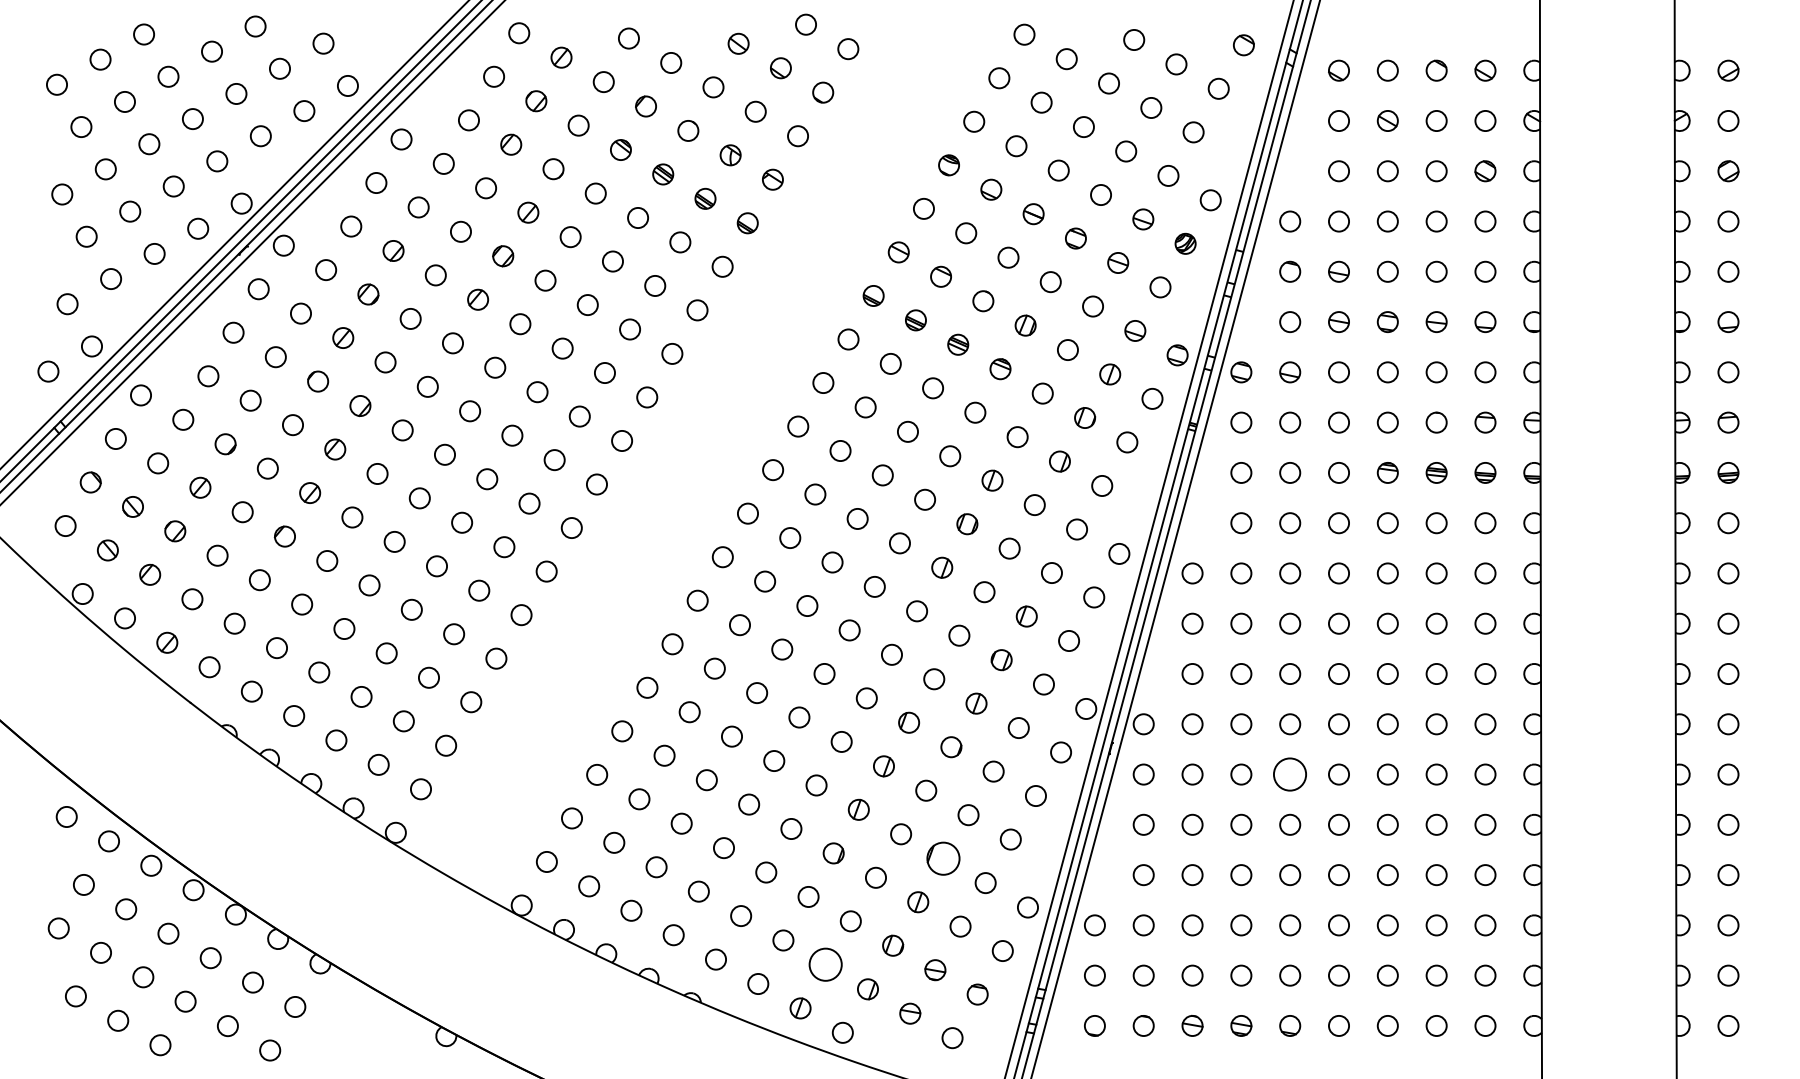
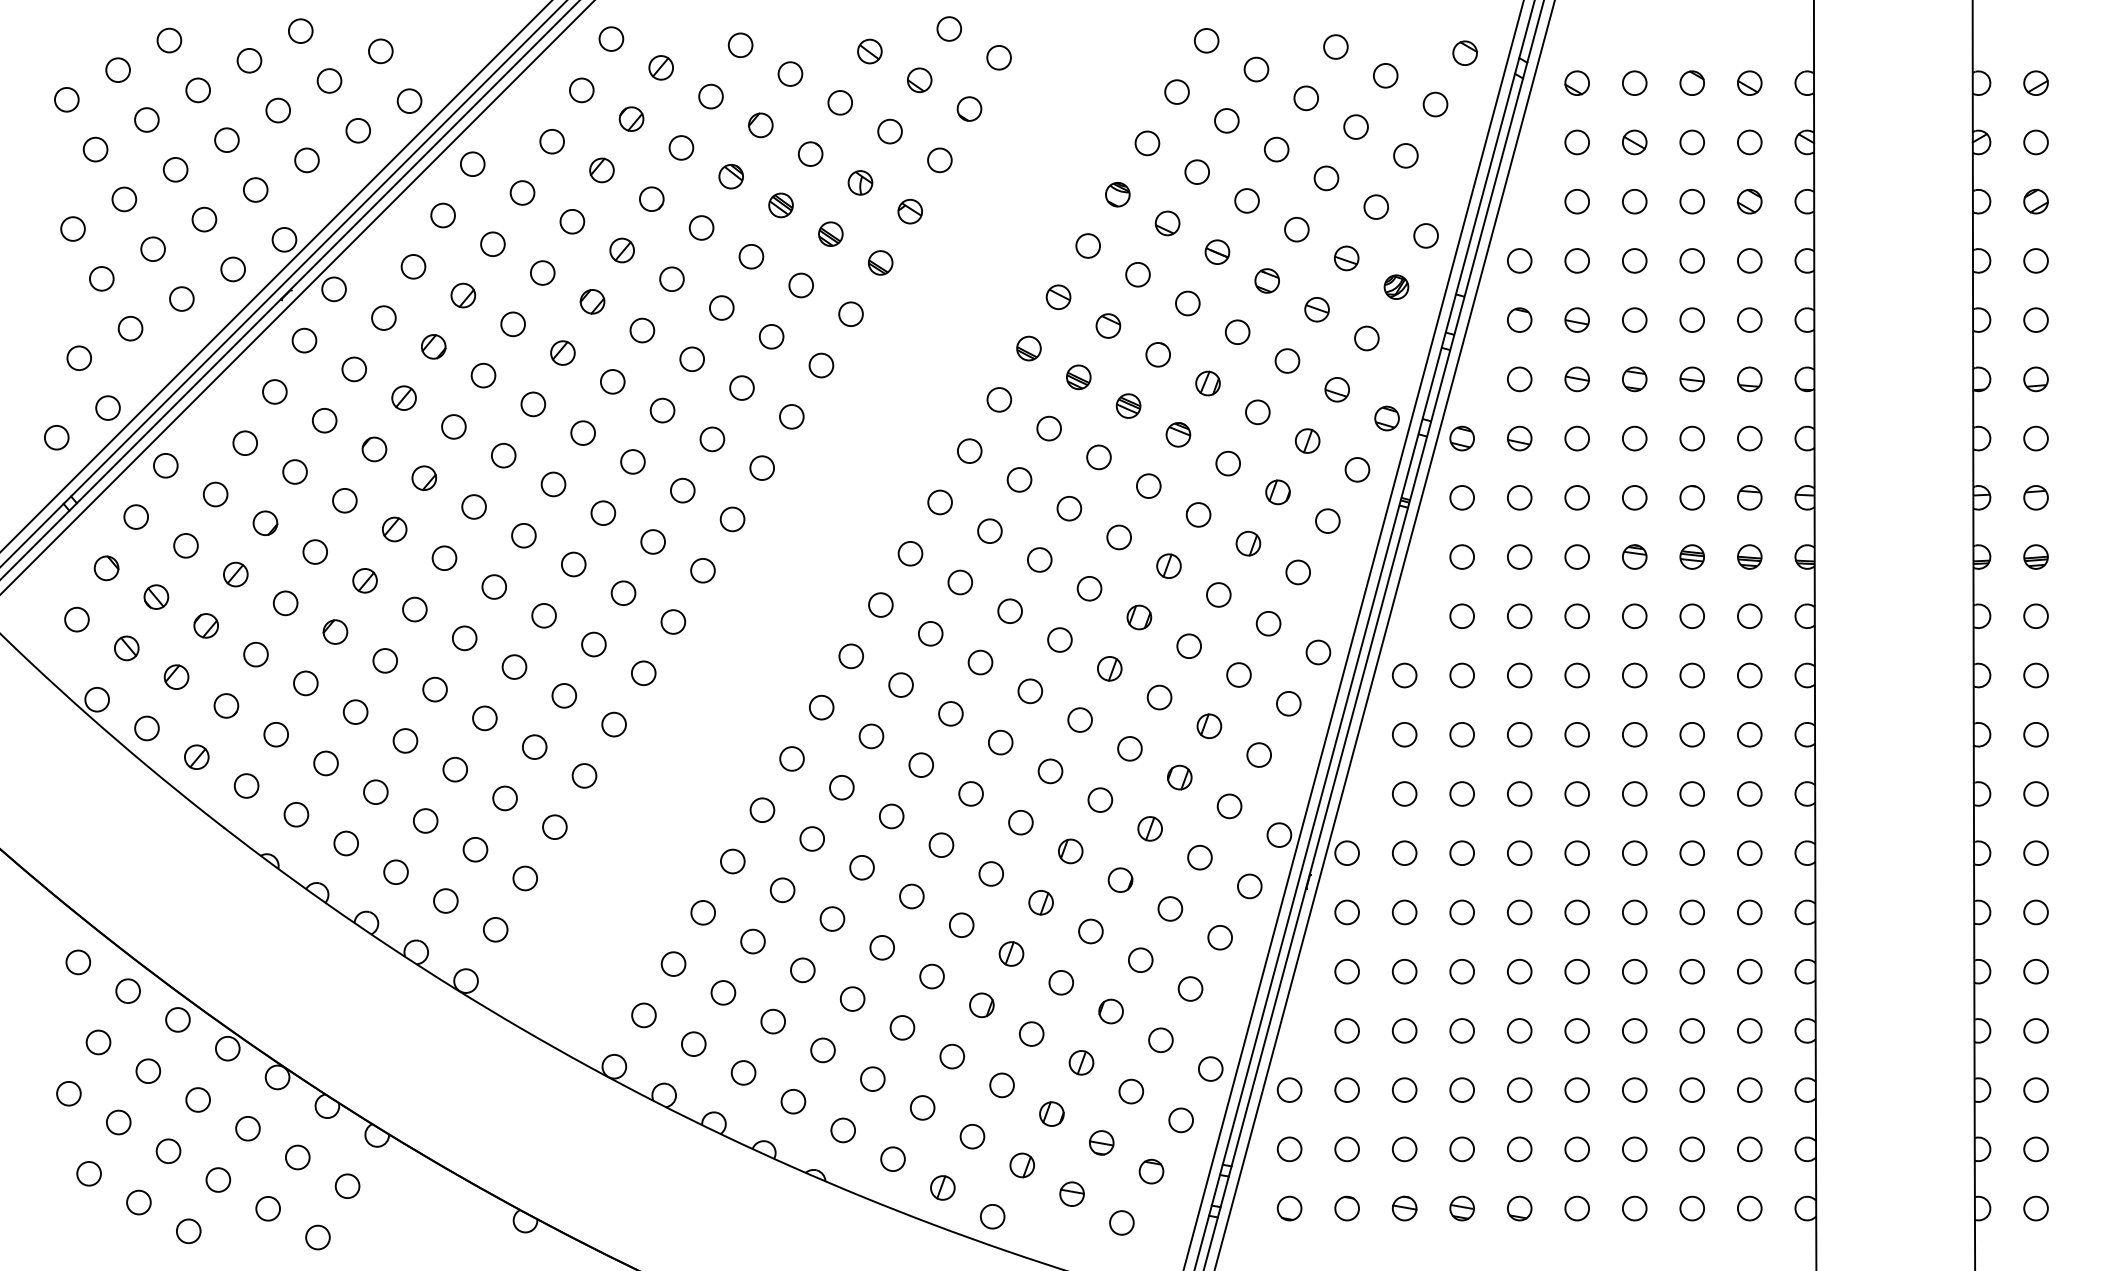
circle: (1290, 774) -> (1519, 912), size x0.62
part: (942, 858) -> (1110, 1011), size x0.62
circle: (825, 964) -> (972, 1136), size x0.62

